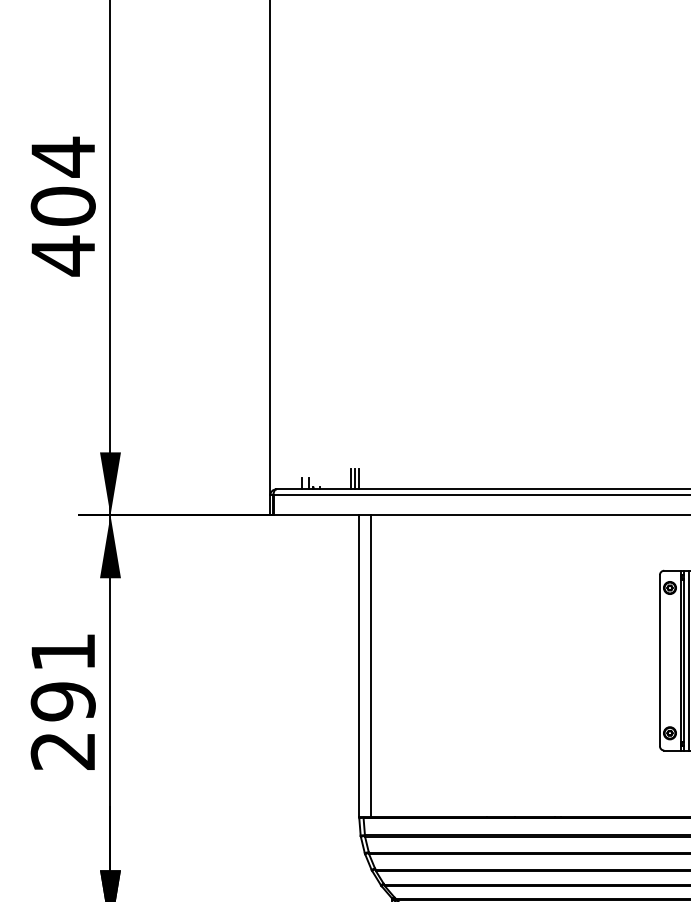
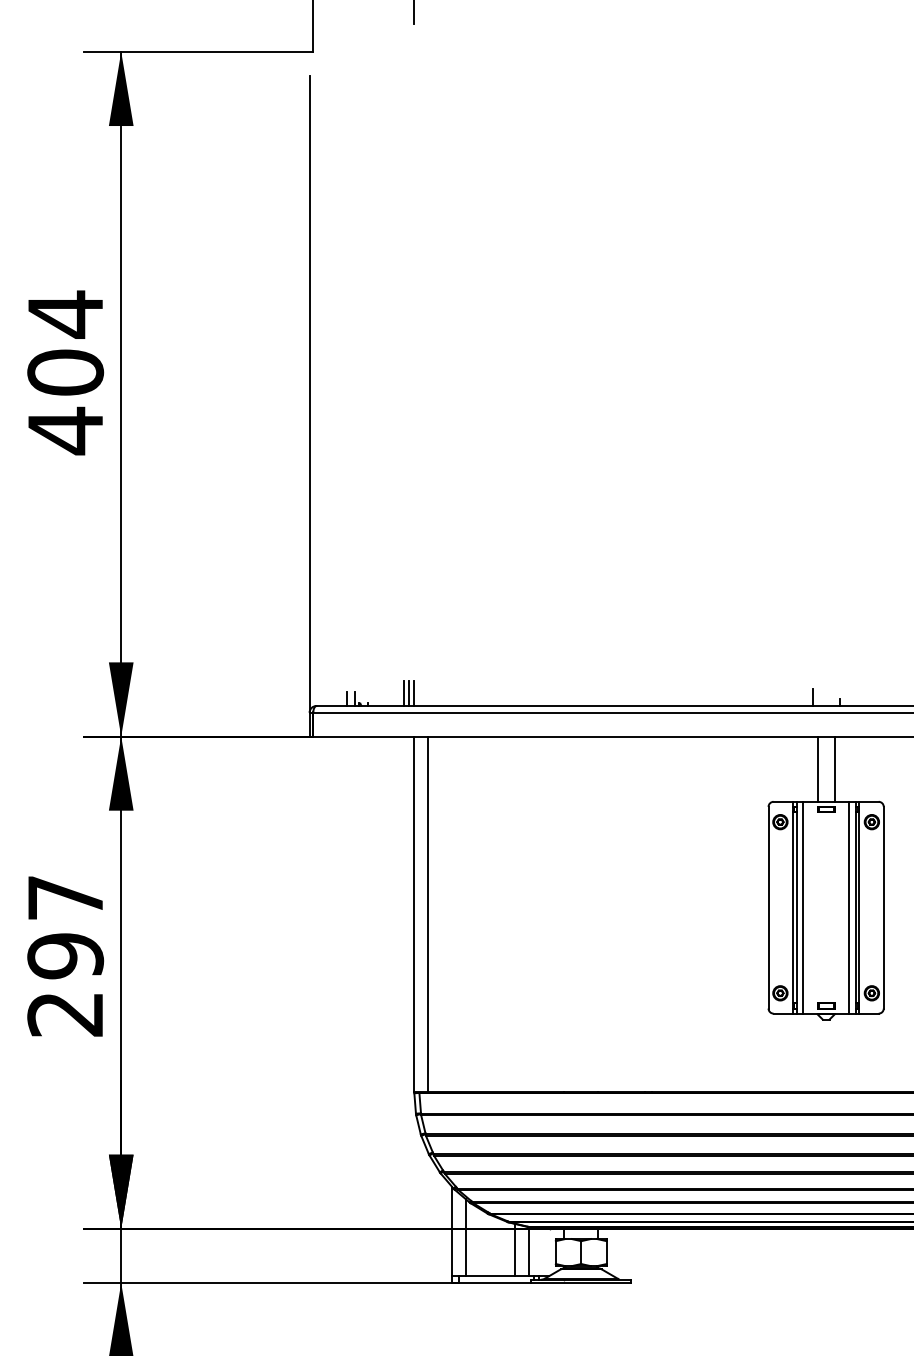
text: (63, 651) -> (65, 897), 291 -> 297

